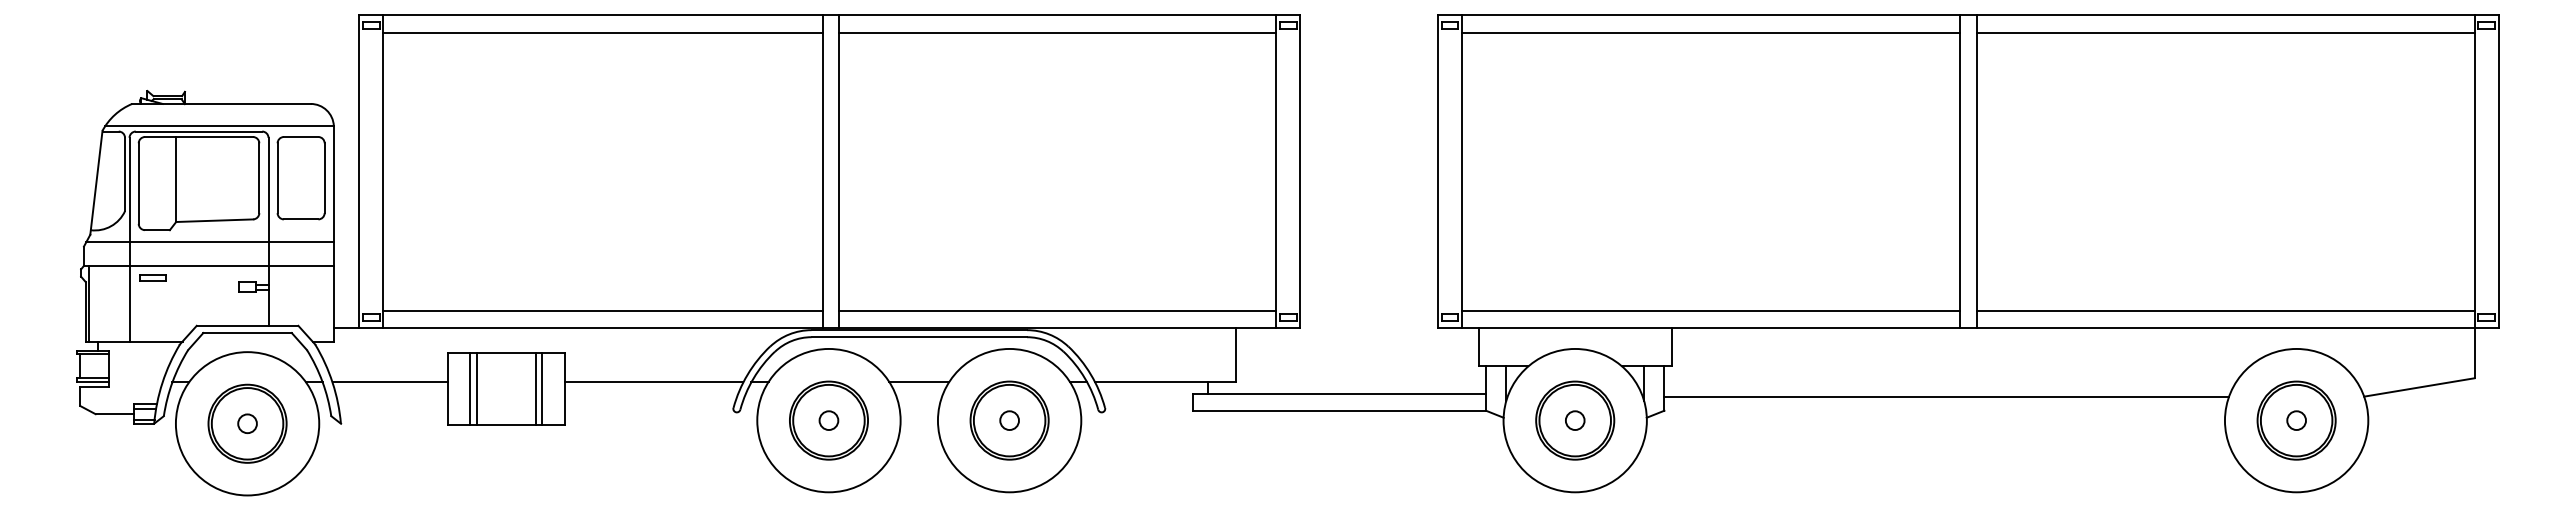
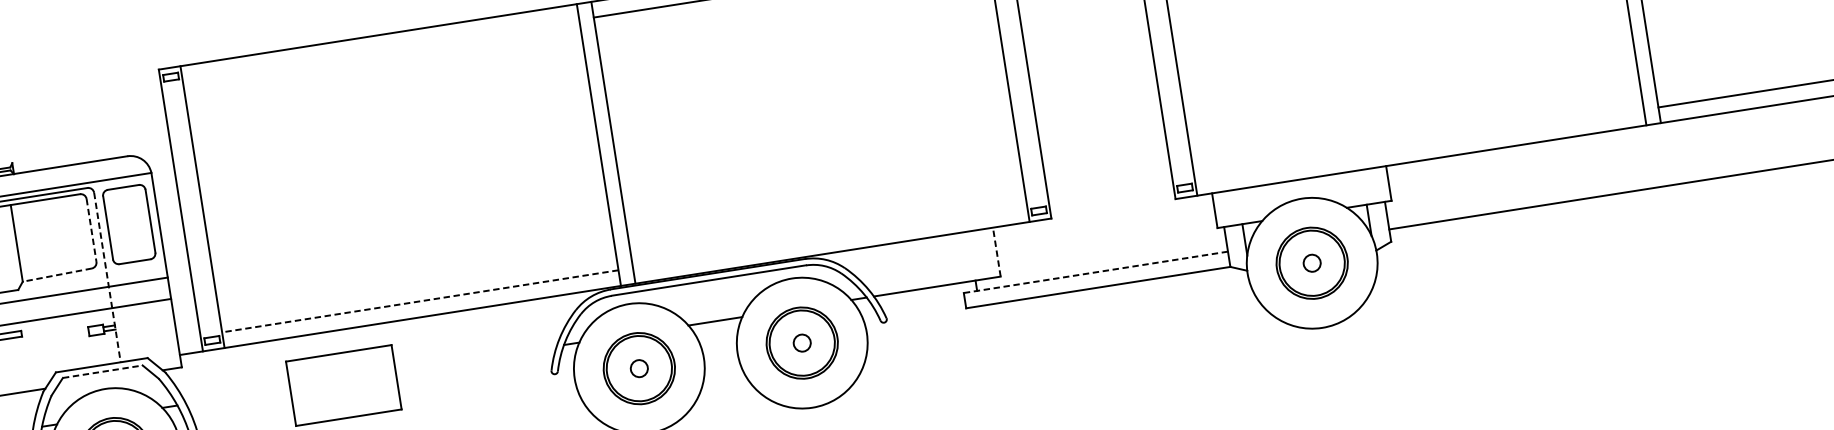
line: (603, 32) -> (381, 50), removed
line: (259, 178) -> (91, 230), solid -> dashed
line: (214, 220) -> (57, 274), solid -> dashed
line: (268, 232) -> (107, 278), solid -> dashed
line: (603, 310) -> (420, 301), solid -> dashed
line: (1057, 310) -> (829, 237), removed
line: (1711, 310) -> (1419, 144), removed
line: (248, 333) -> (103, 372), solid -> dashed
line: (1235, 354) -> (996, 251), solid -> dashed
line: (389, 382) -> (237, 396), removed
line: (653, 382) -> (475, 359), removed
line: (470, 388) -> (311, 390), removed
line: (476, 388) -> (317, 389), removed
line: (535, 388) -> (370, 381), removed
line: (542, 388) -> (376, 380), removed
line: (1340, 393) -> (1096, 271), solid -> dashed

